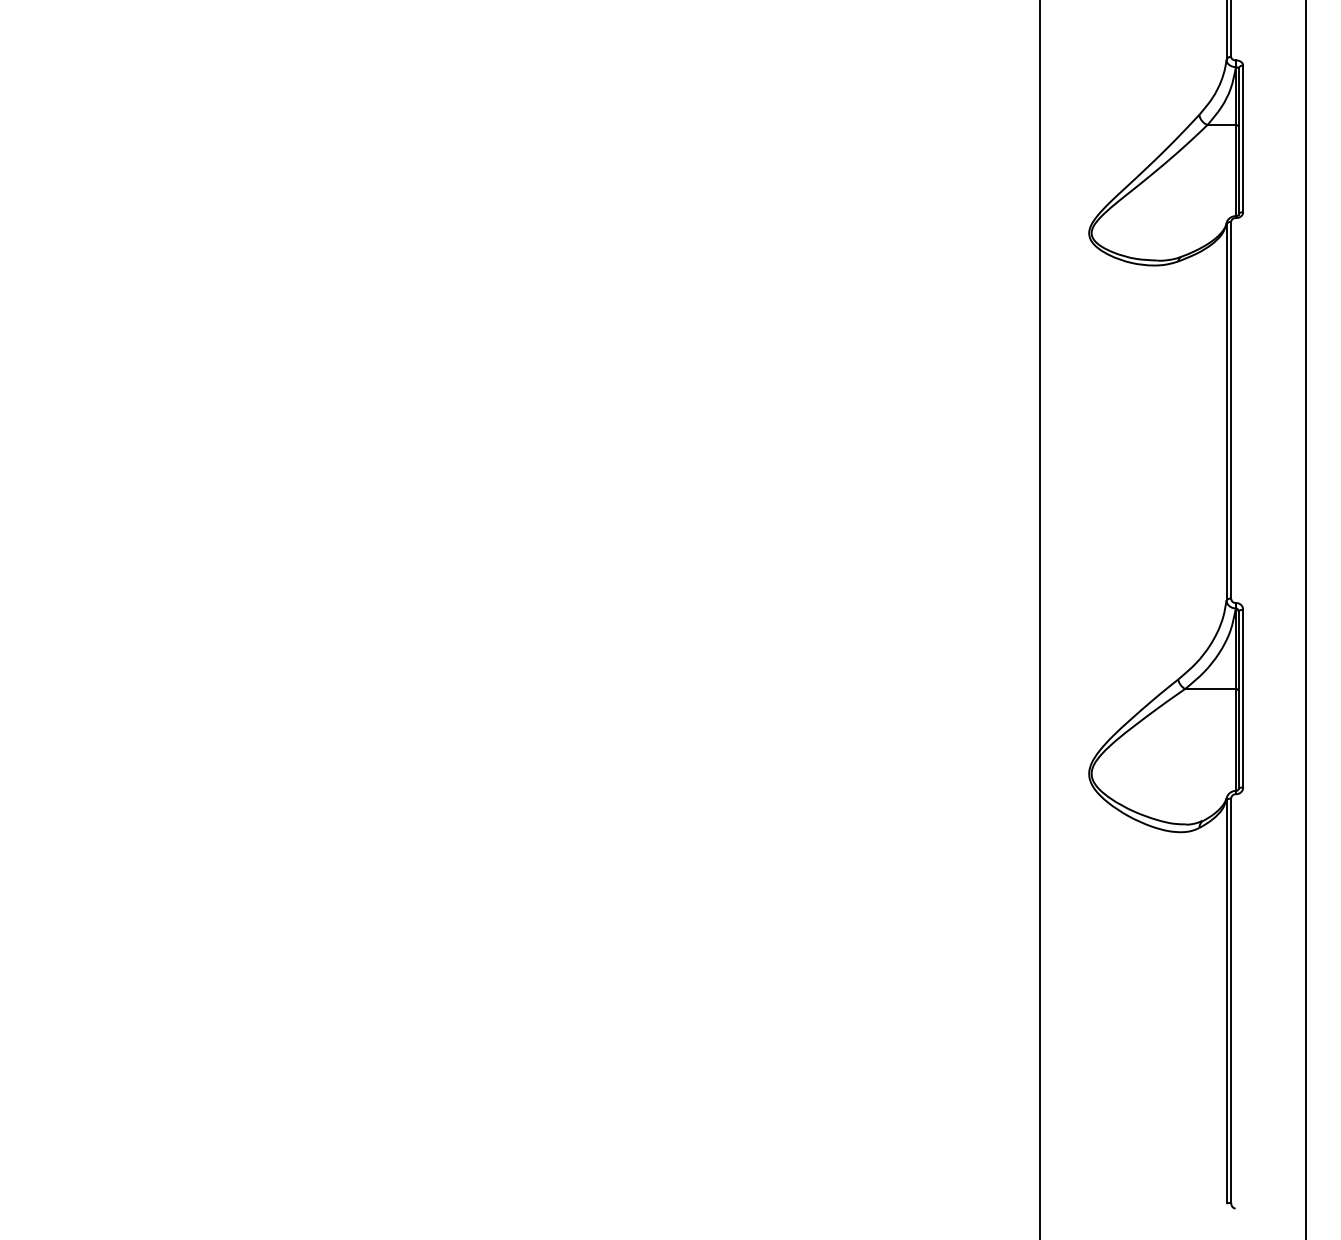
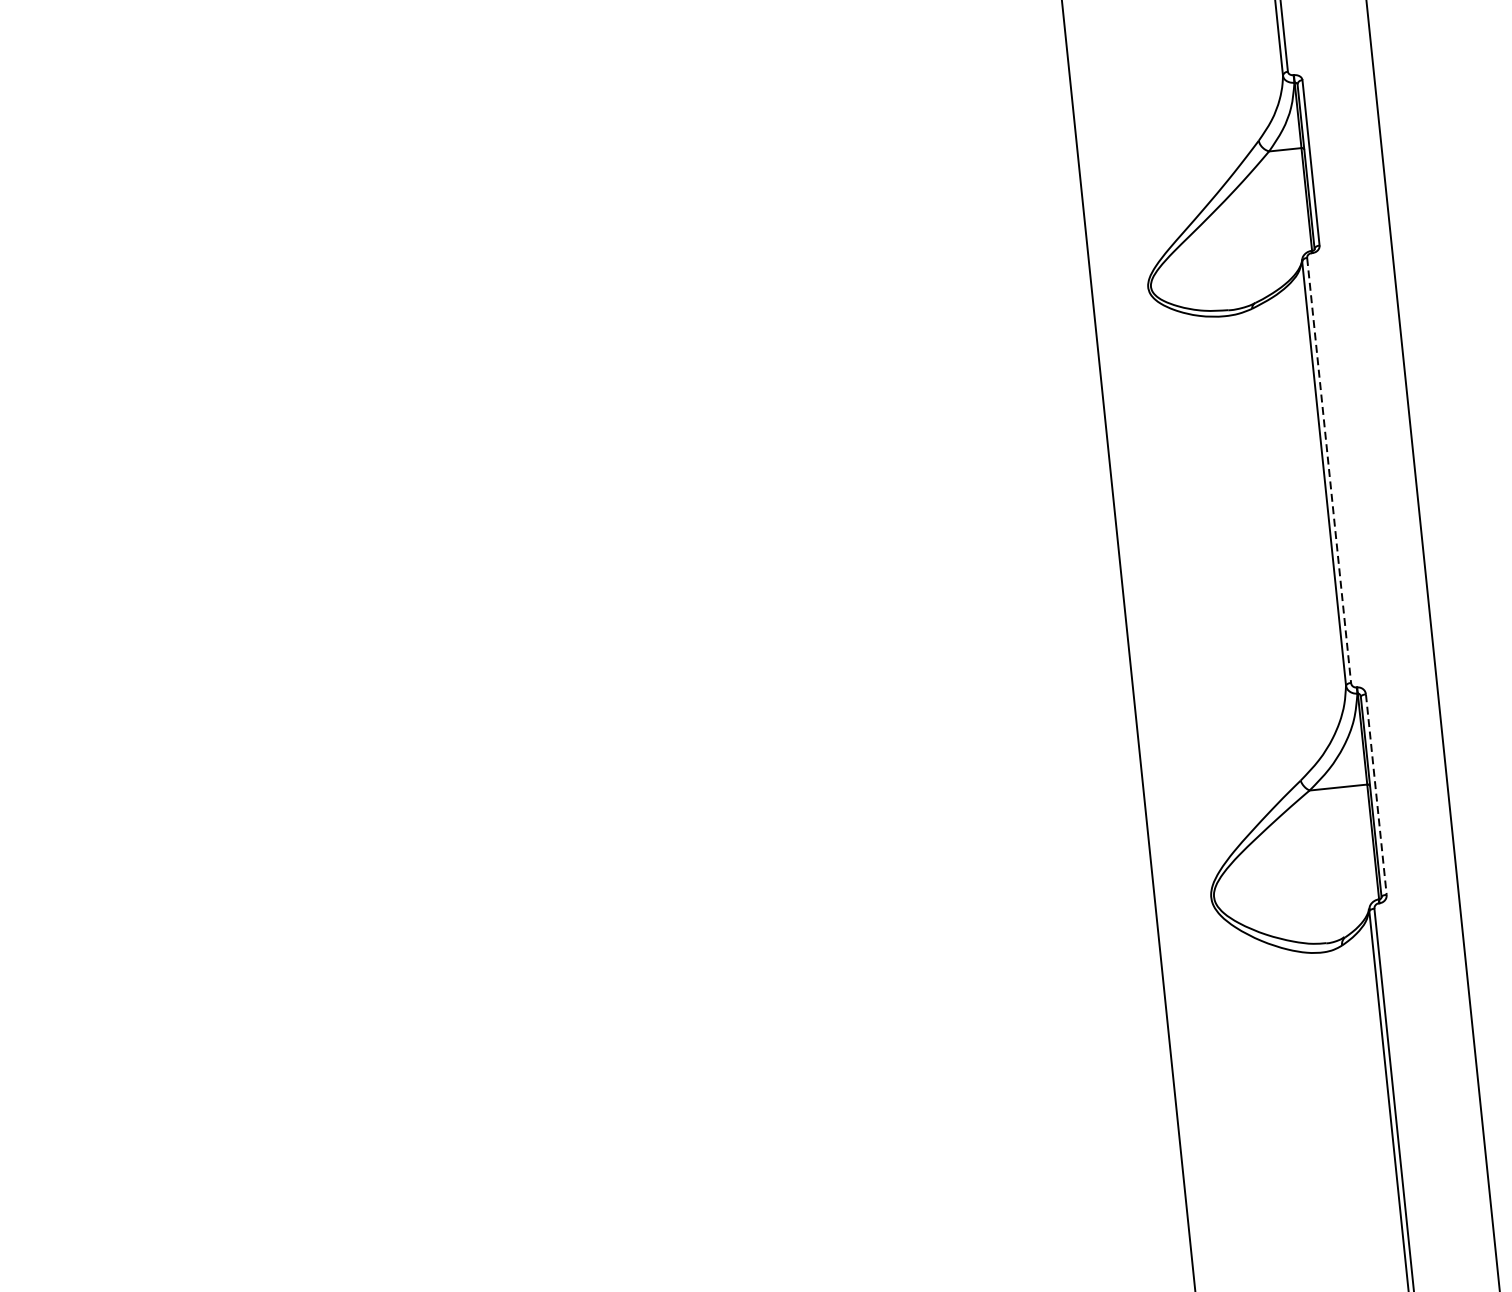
line: (1231, 410) -> (1329, 470), solid -> dashed
line: (1243, 698) -> (1376, 794), solid -> dashed

